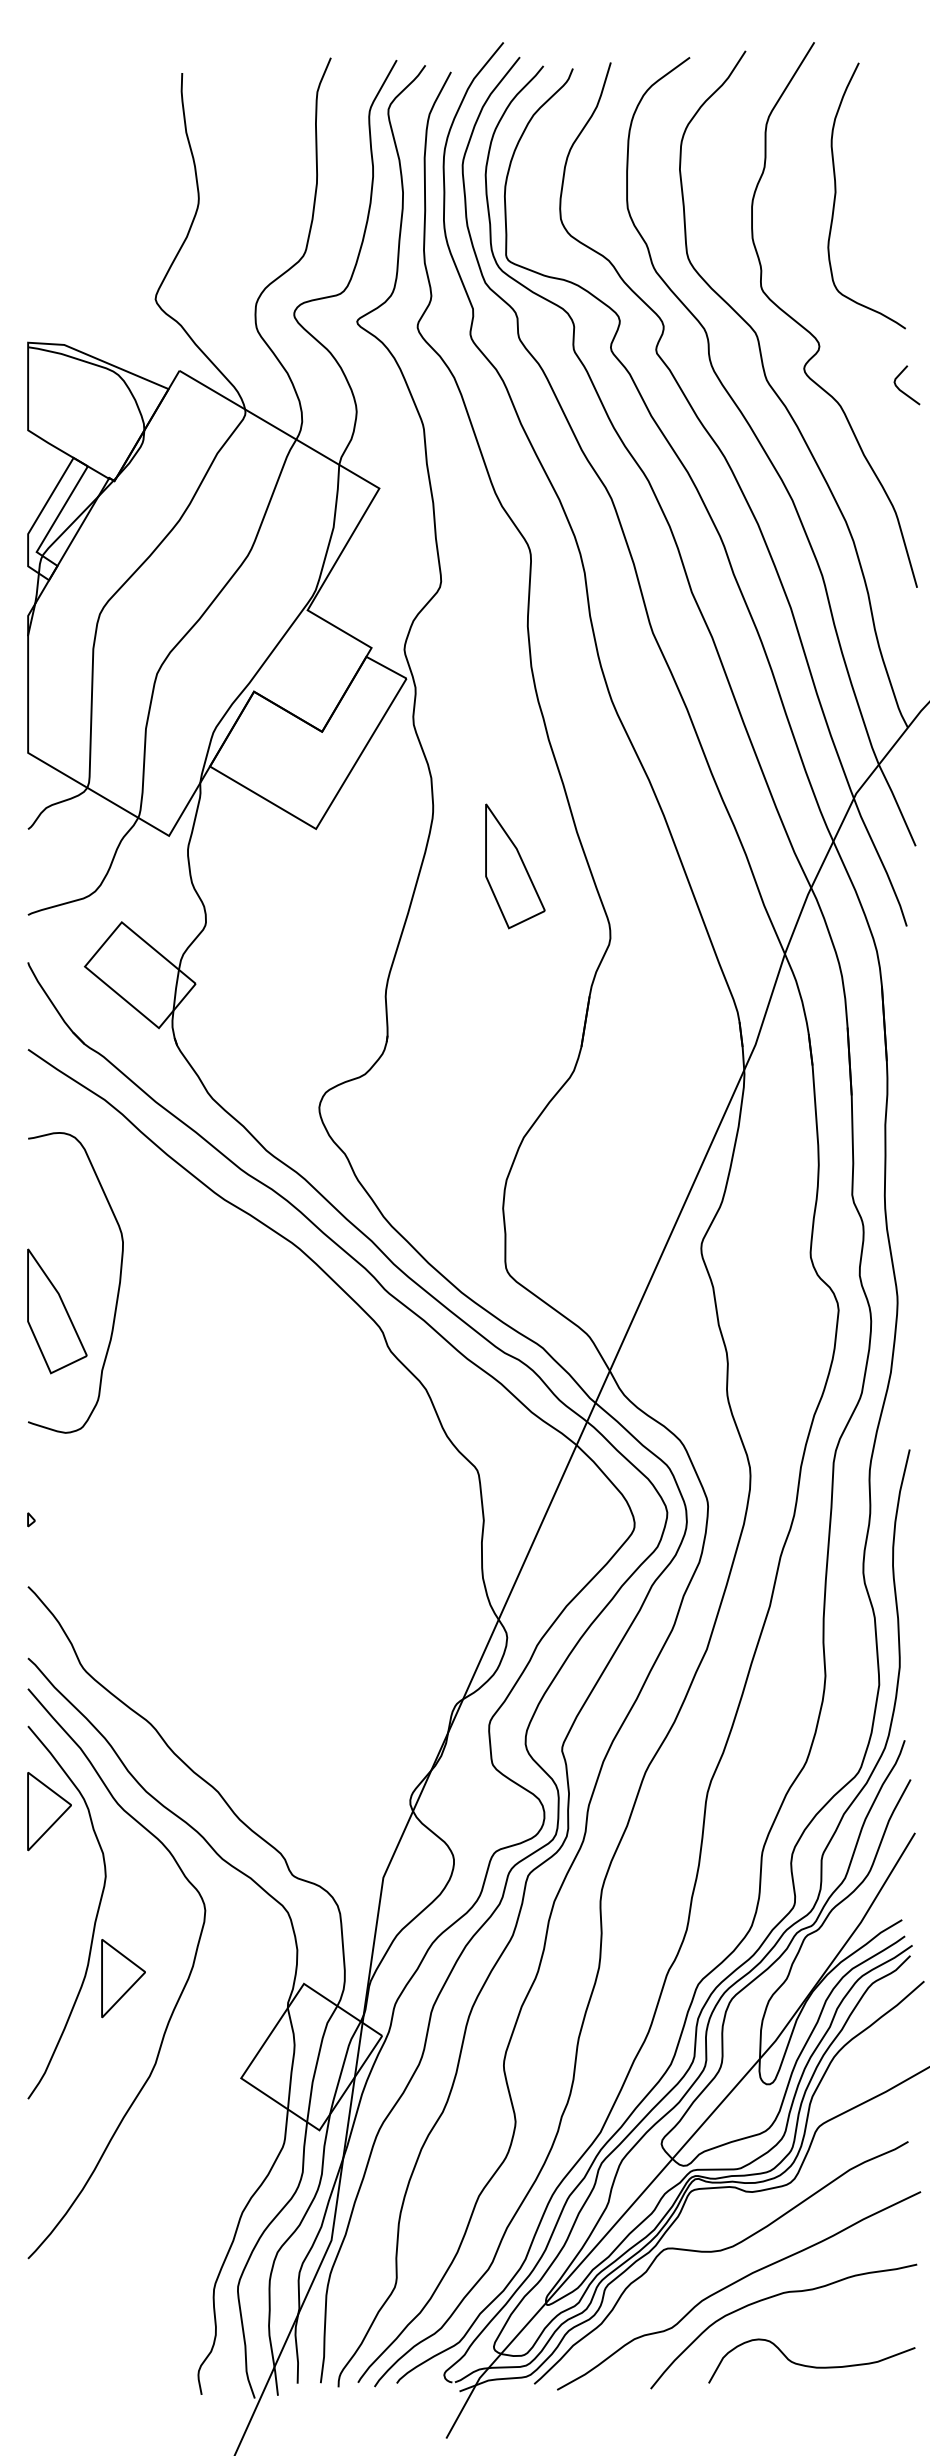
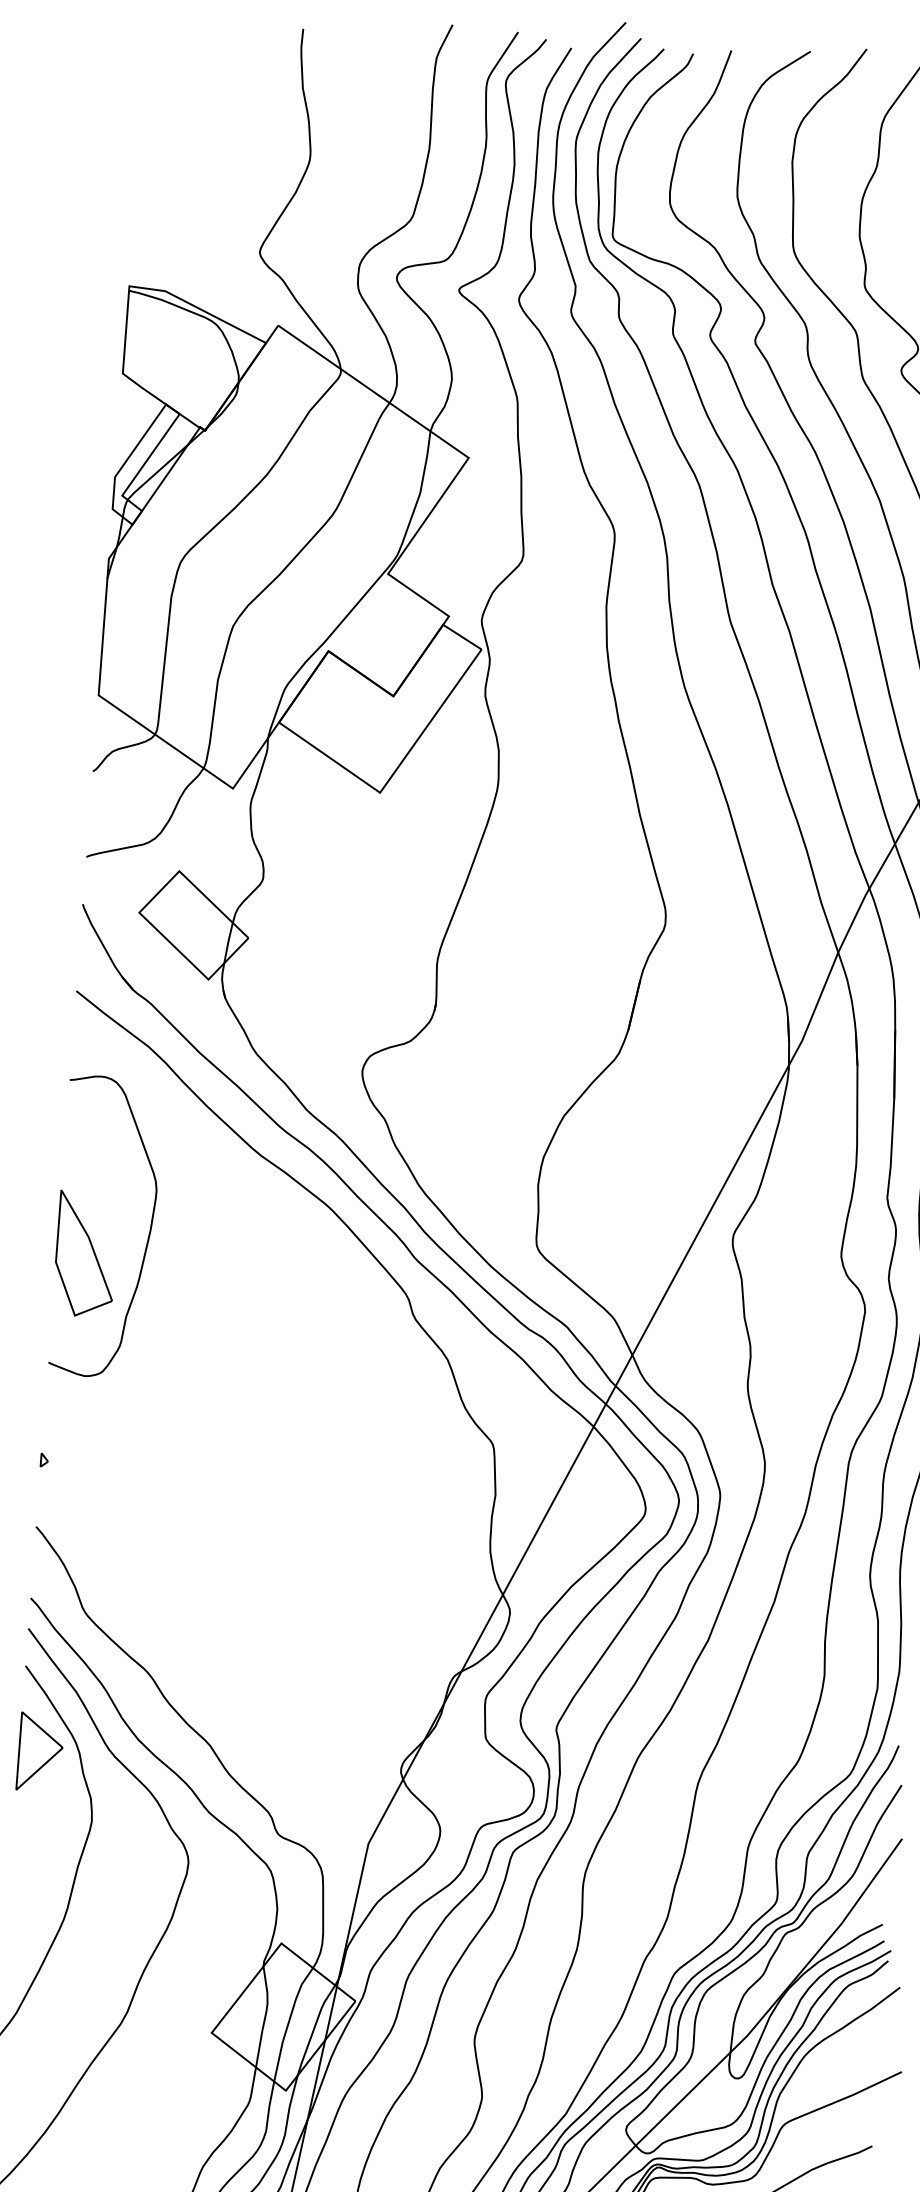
part: (515, 866) -> (576, 845), removed
part: (123, 1978) -> (101, 1924), removed

